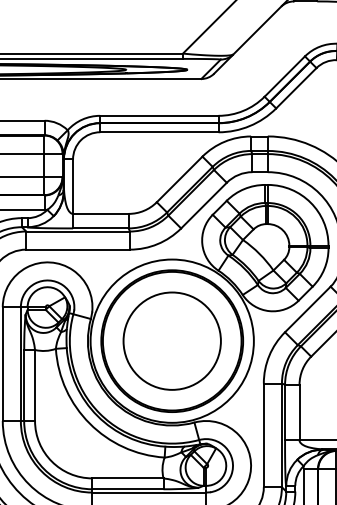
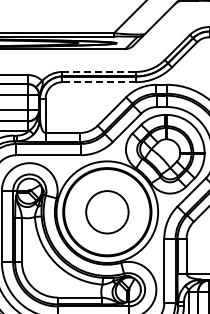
line: (159, 115) -> (99, 71), solid -> dashed
line: (159, 132) -> (99, 82), solid -> dashed
circle: (172, 341) -> (107, 212), size x0.7

